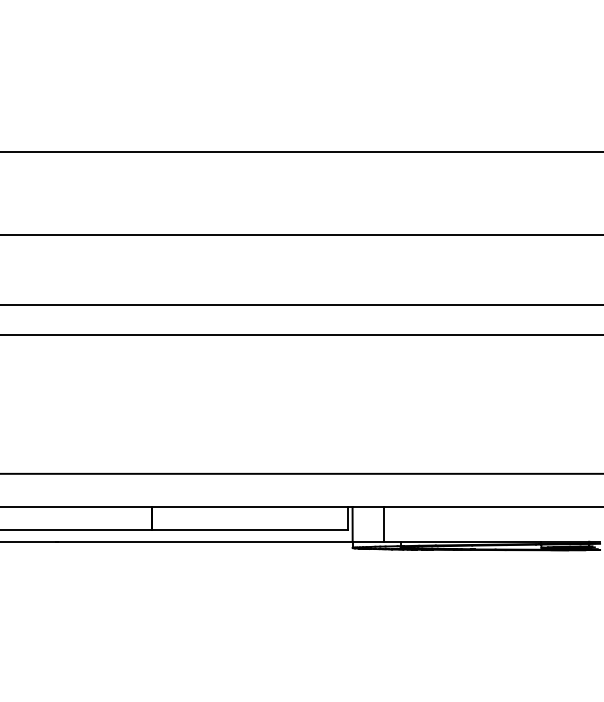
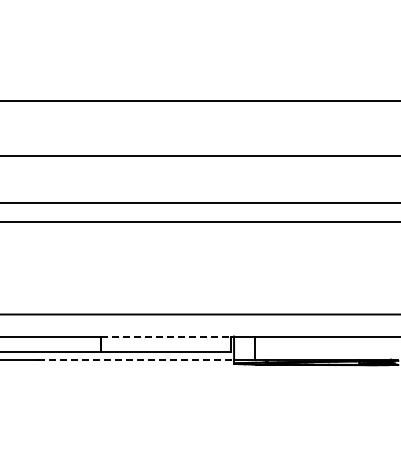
line: (250, 506) -> (166, 336), solid -> dashed
line: (205, 541) -> (136, 359), solid -> dashed

